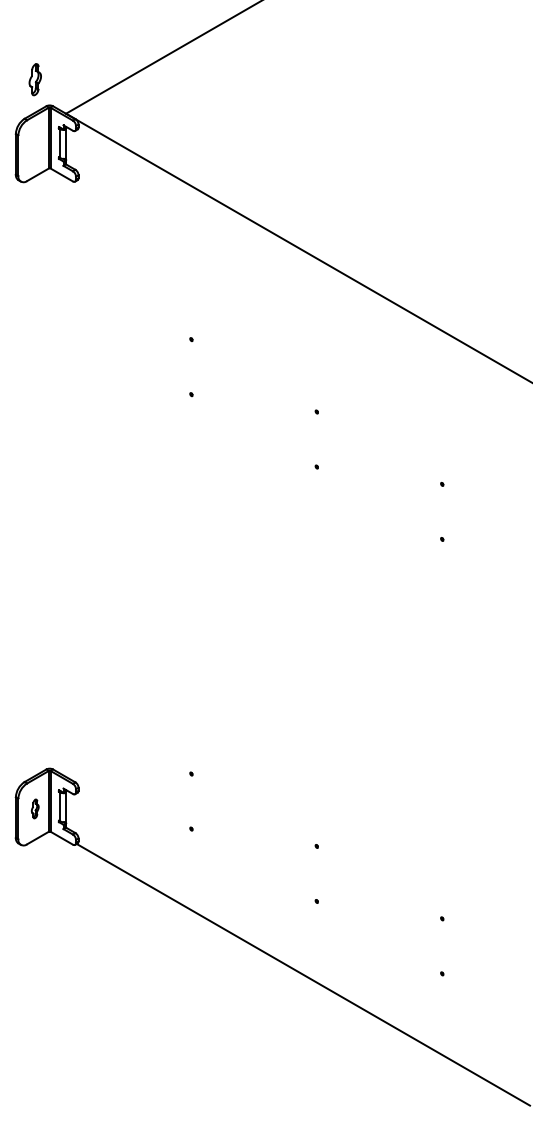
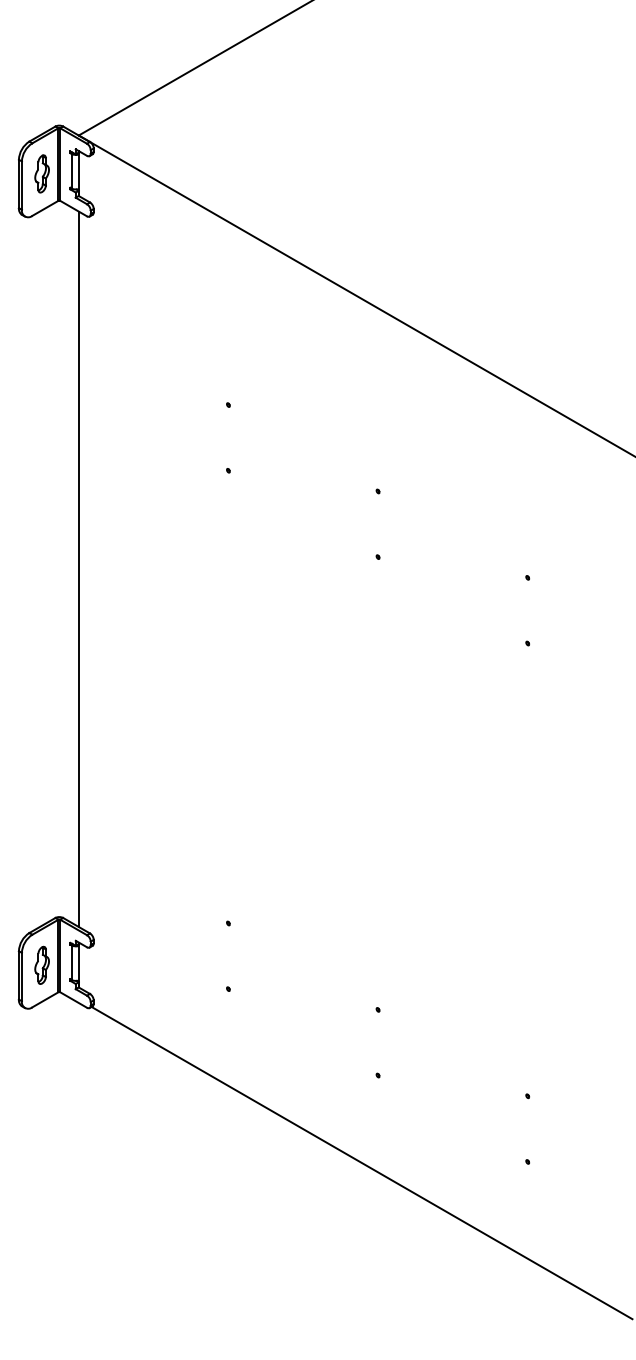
part: (34, 79) -> (41, 173), moved
line: (65, 476) -> (78, 568), added
part: (34, 808) -> (41, 964), size x1.67

